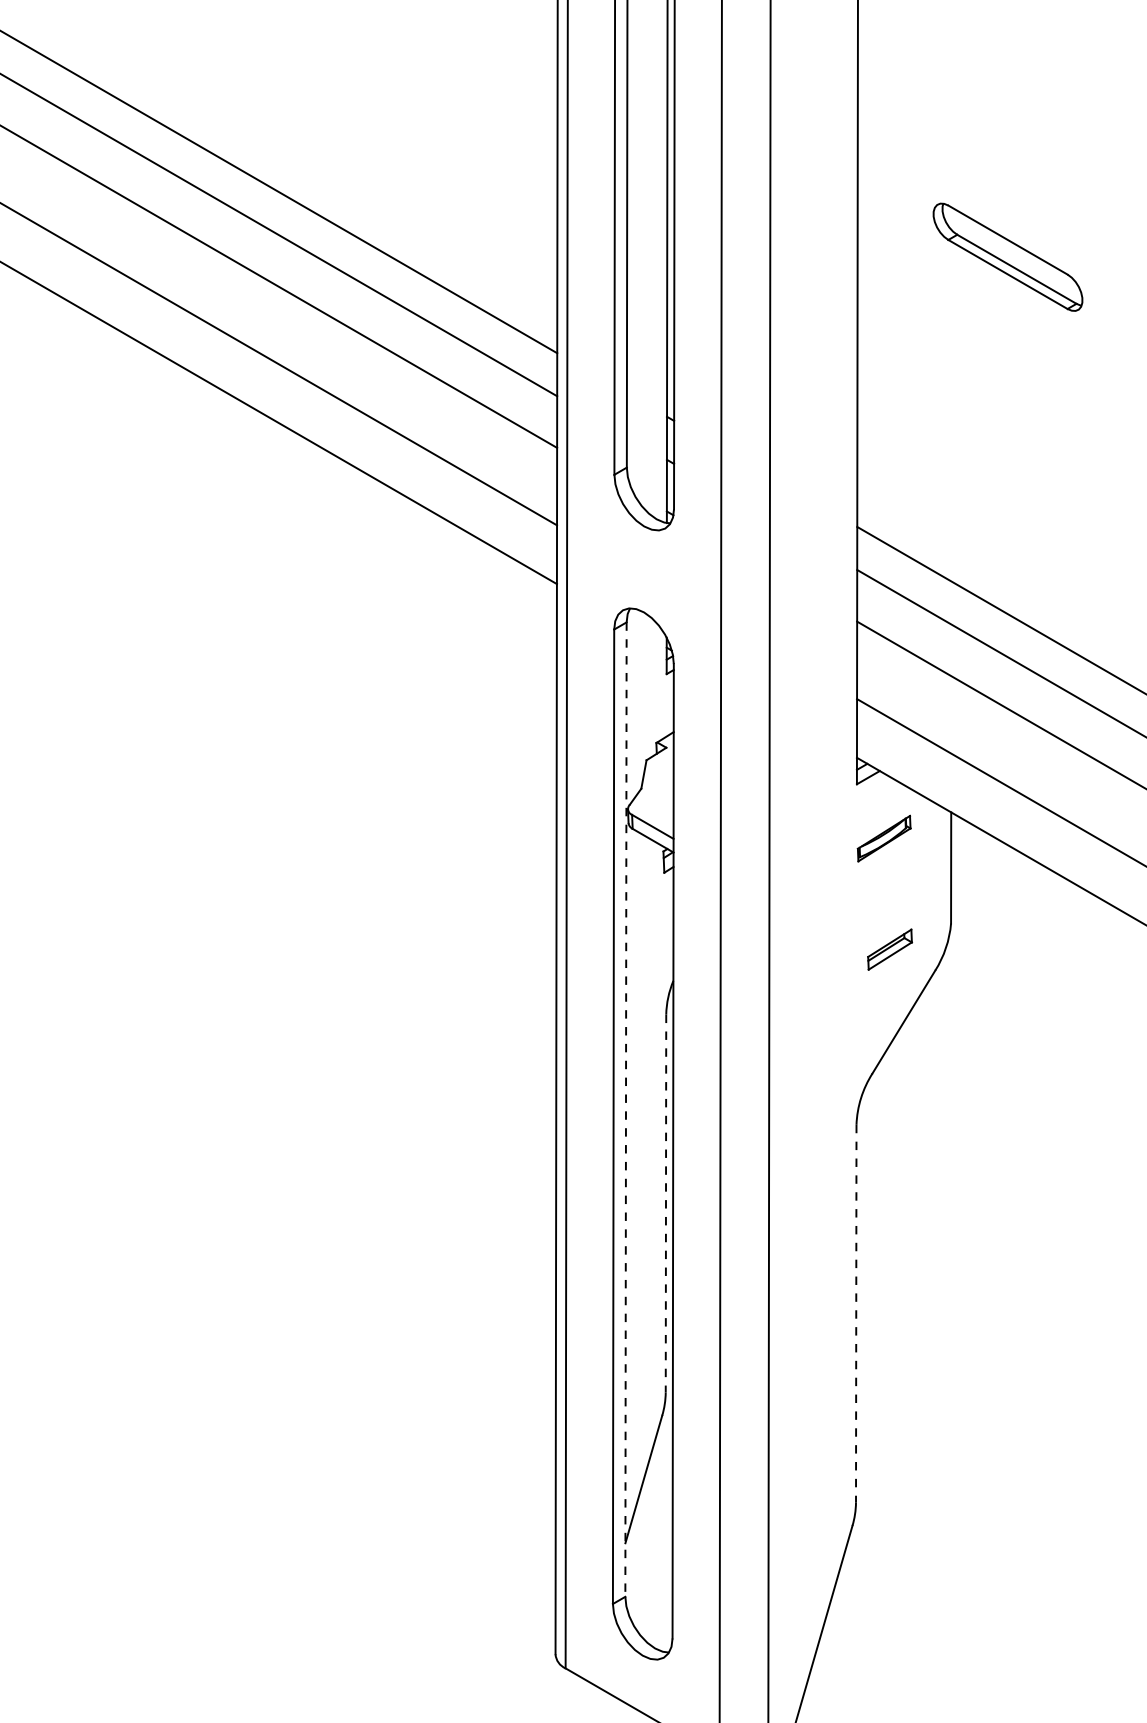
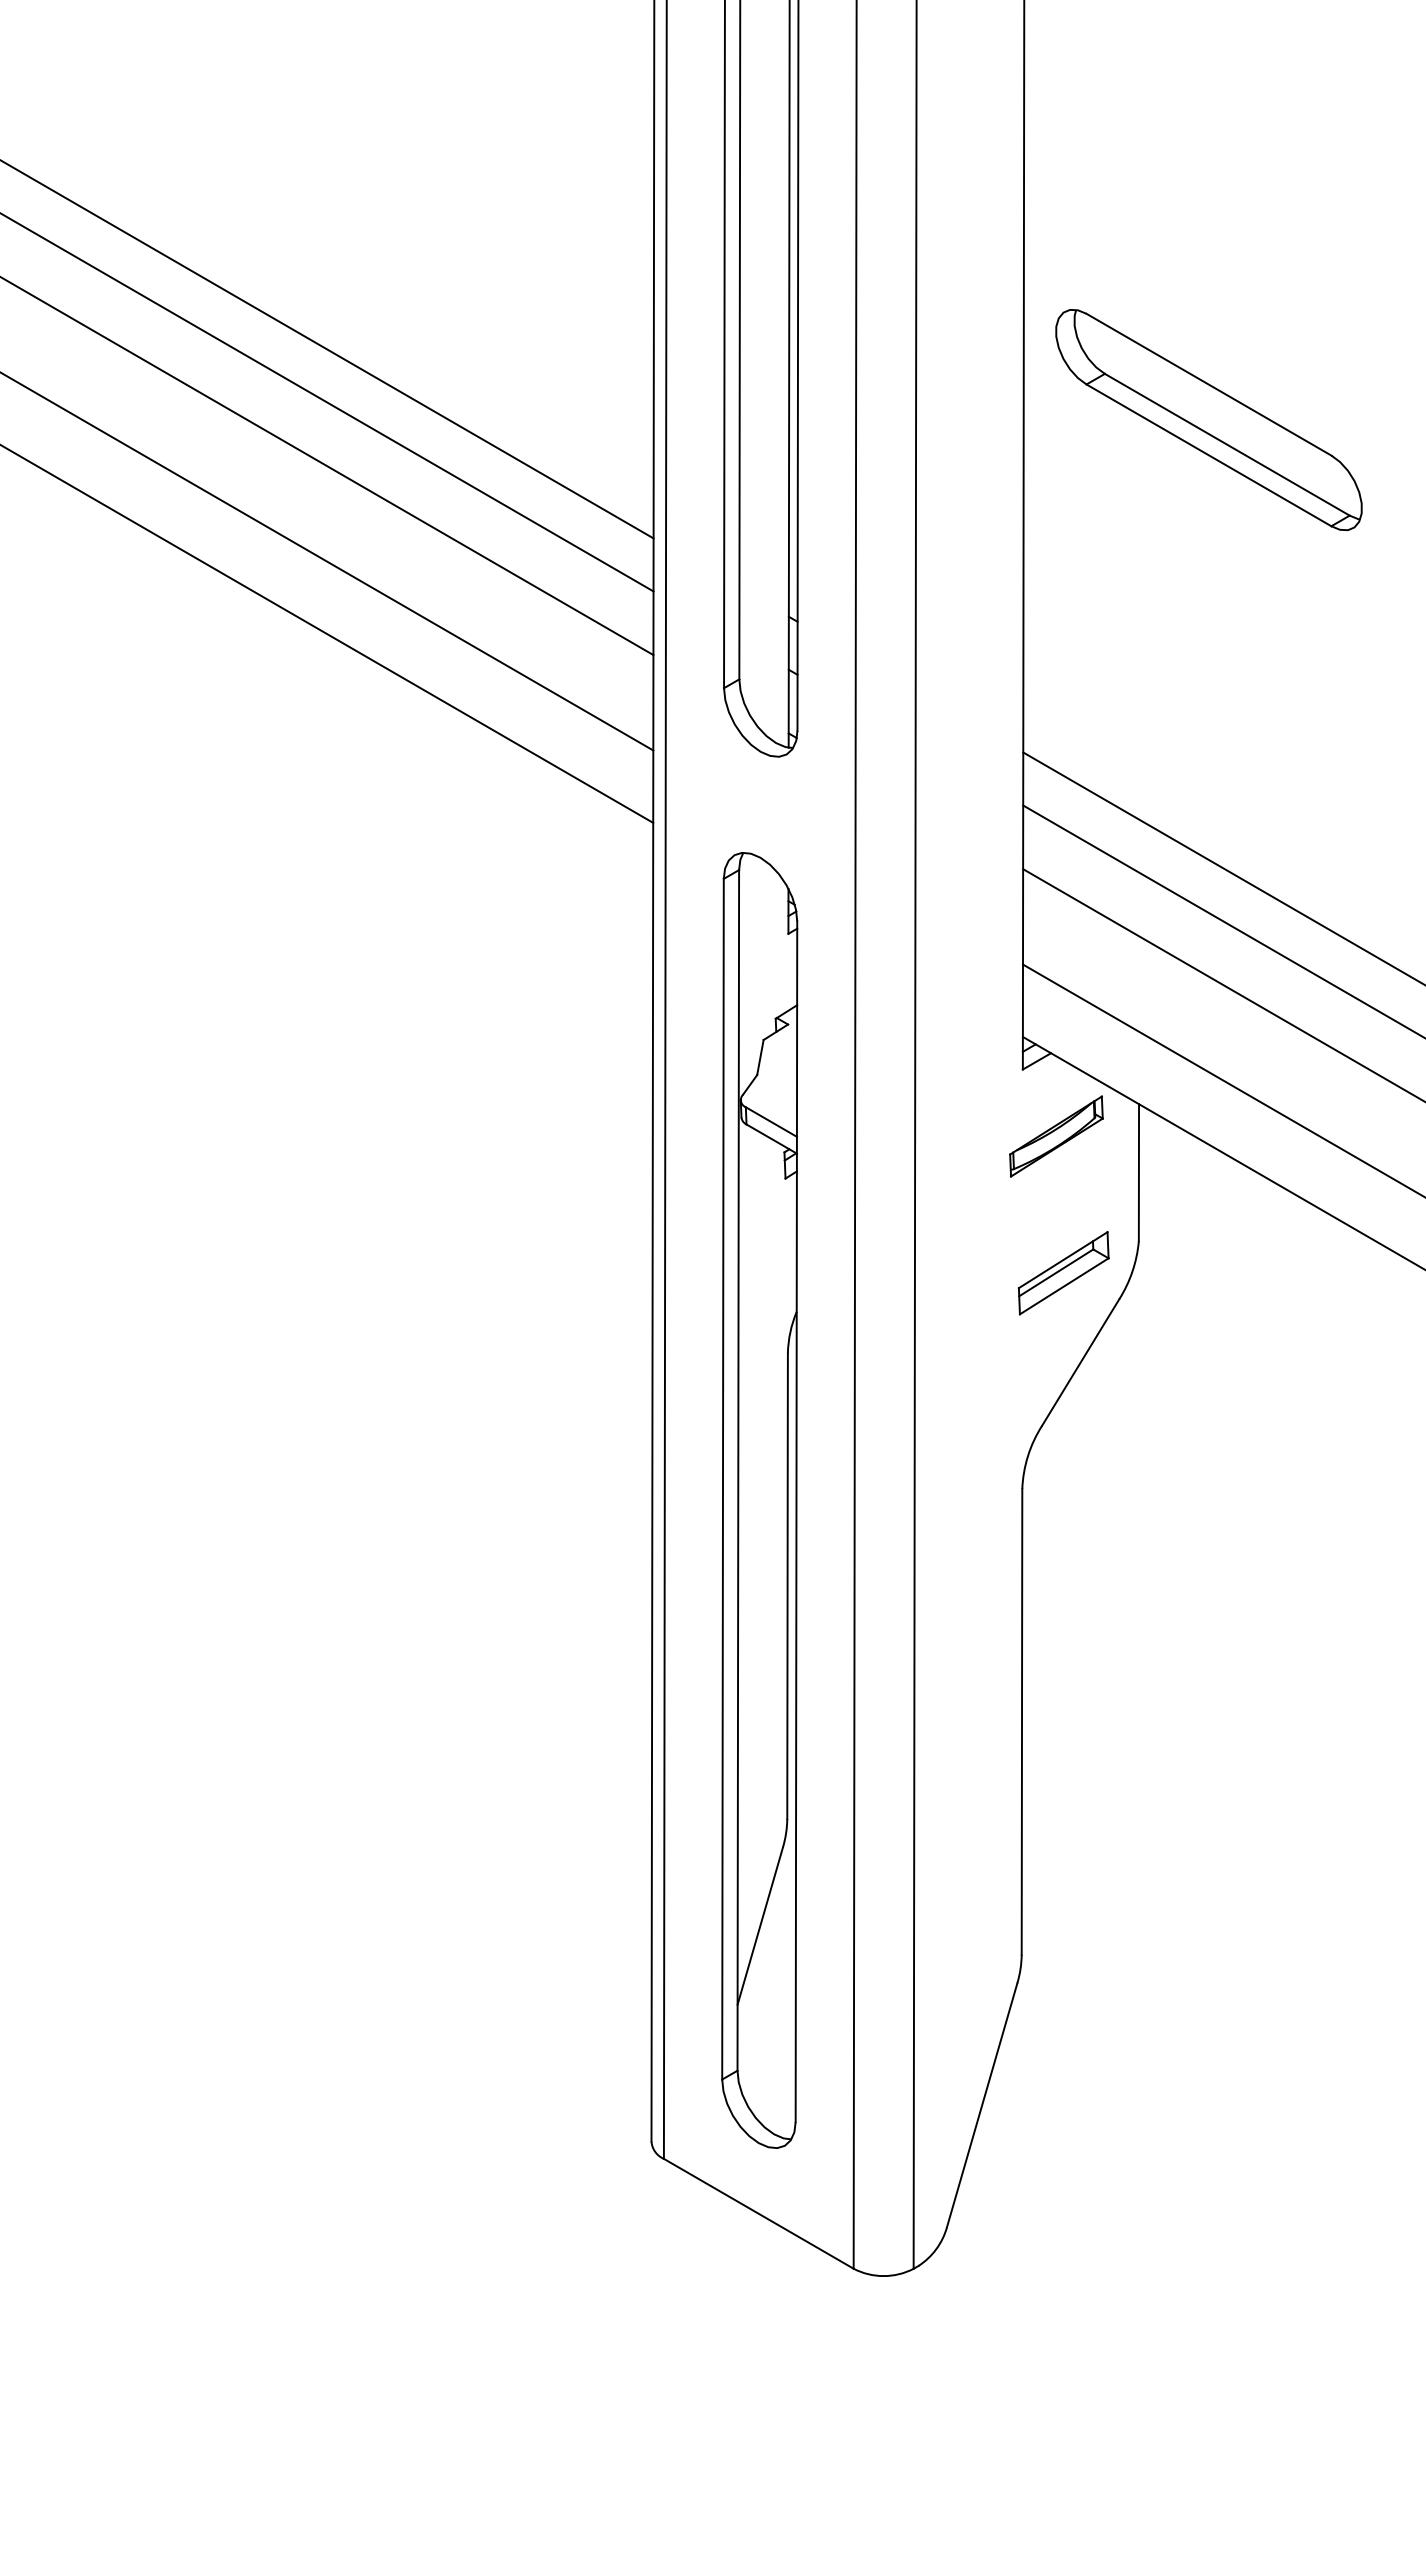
part: (1007, 257) -> (1208, 420), size x1.67
part: (884, 838) -> (1056, 1136), size x1.43
part: (889, 949) -> (1063, 1273), size x1.67
line: (626, 1109) -> (738, 1470), dashed -> solid
line: (665, 1203) -> (787, 1586), dashed -> solid
line: (856, 1313) -> (1022, 1721), dashed -> solid

